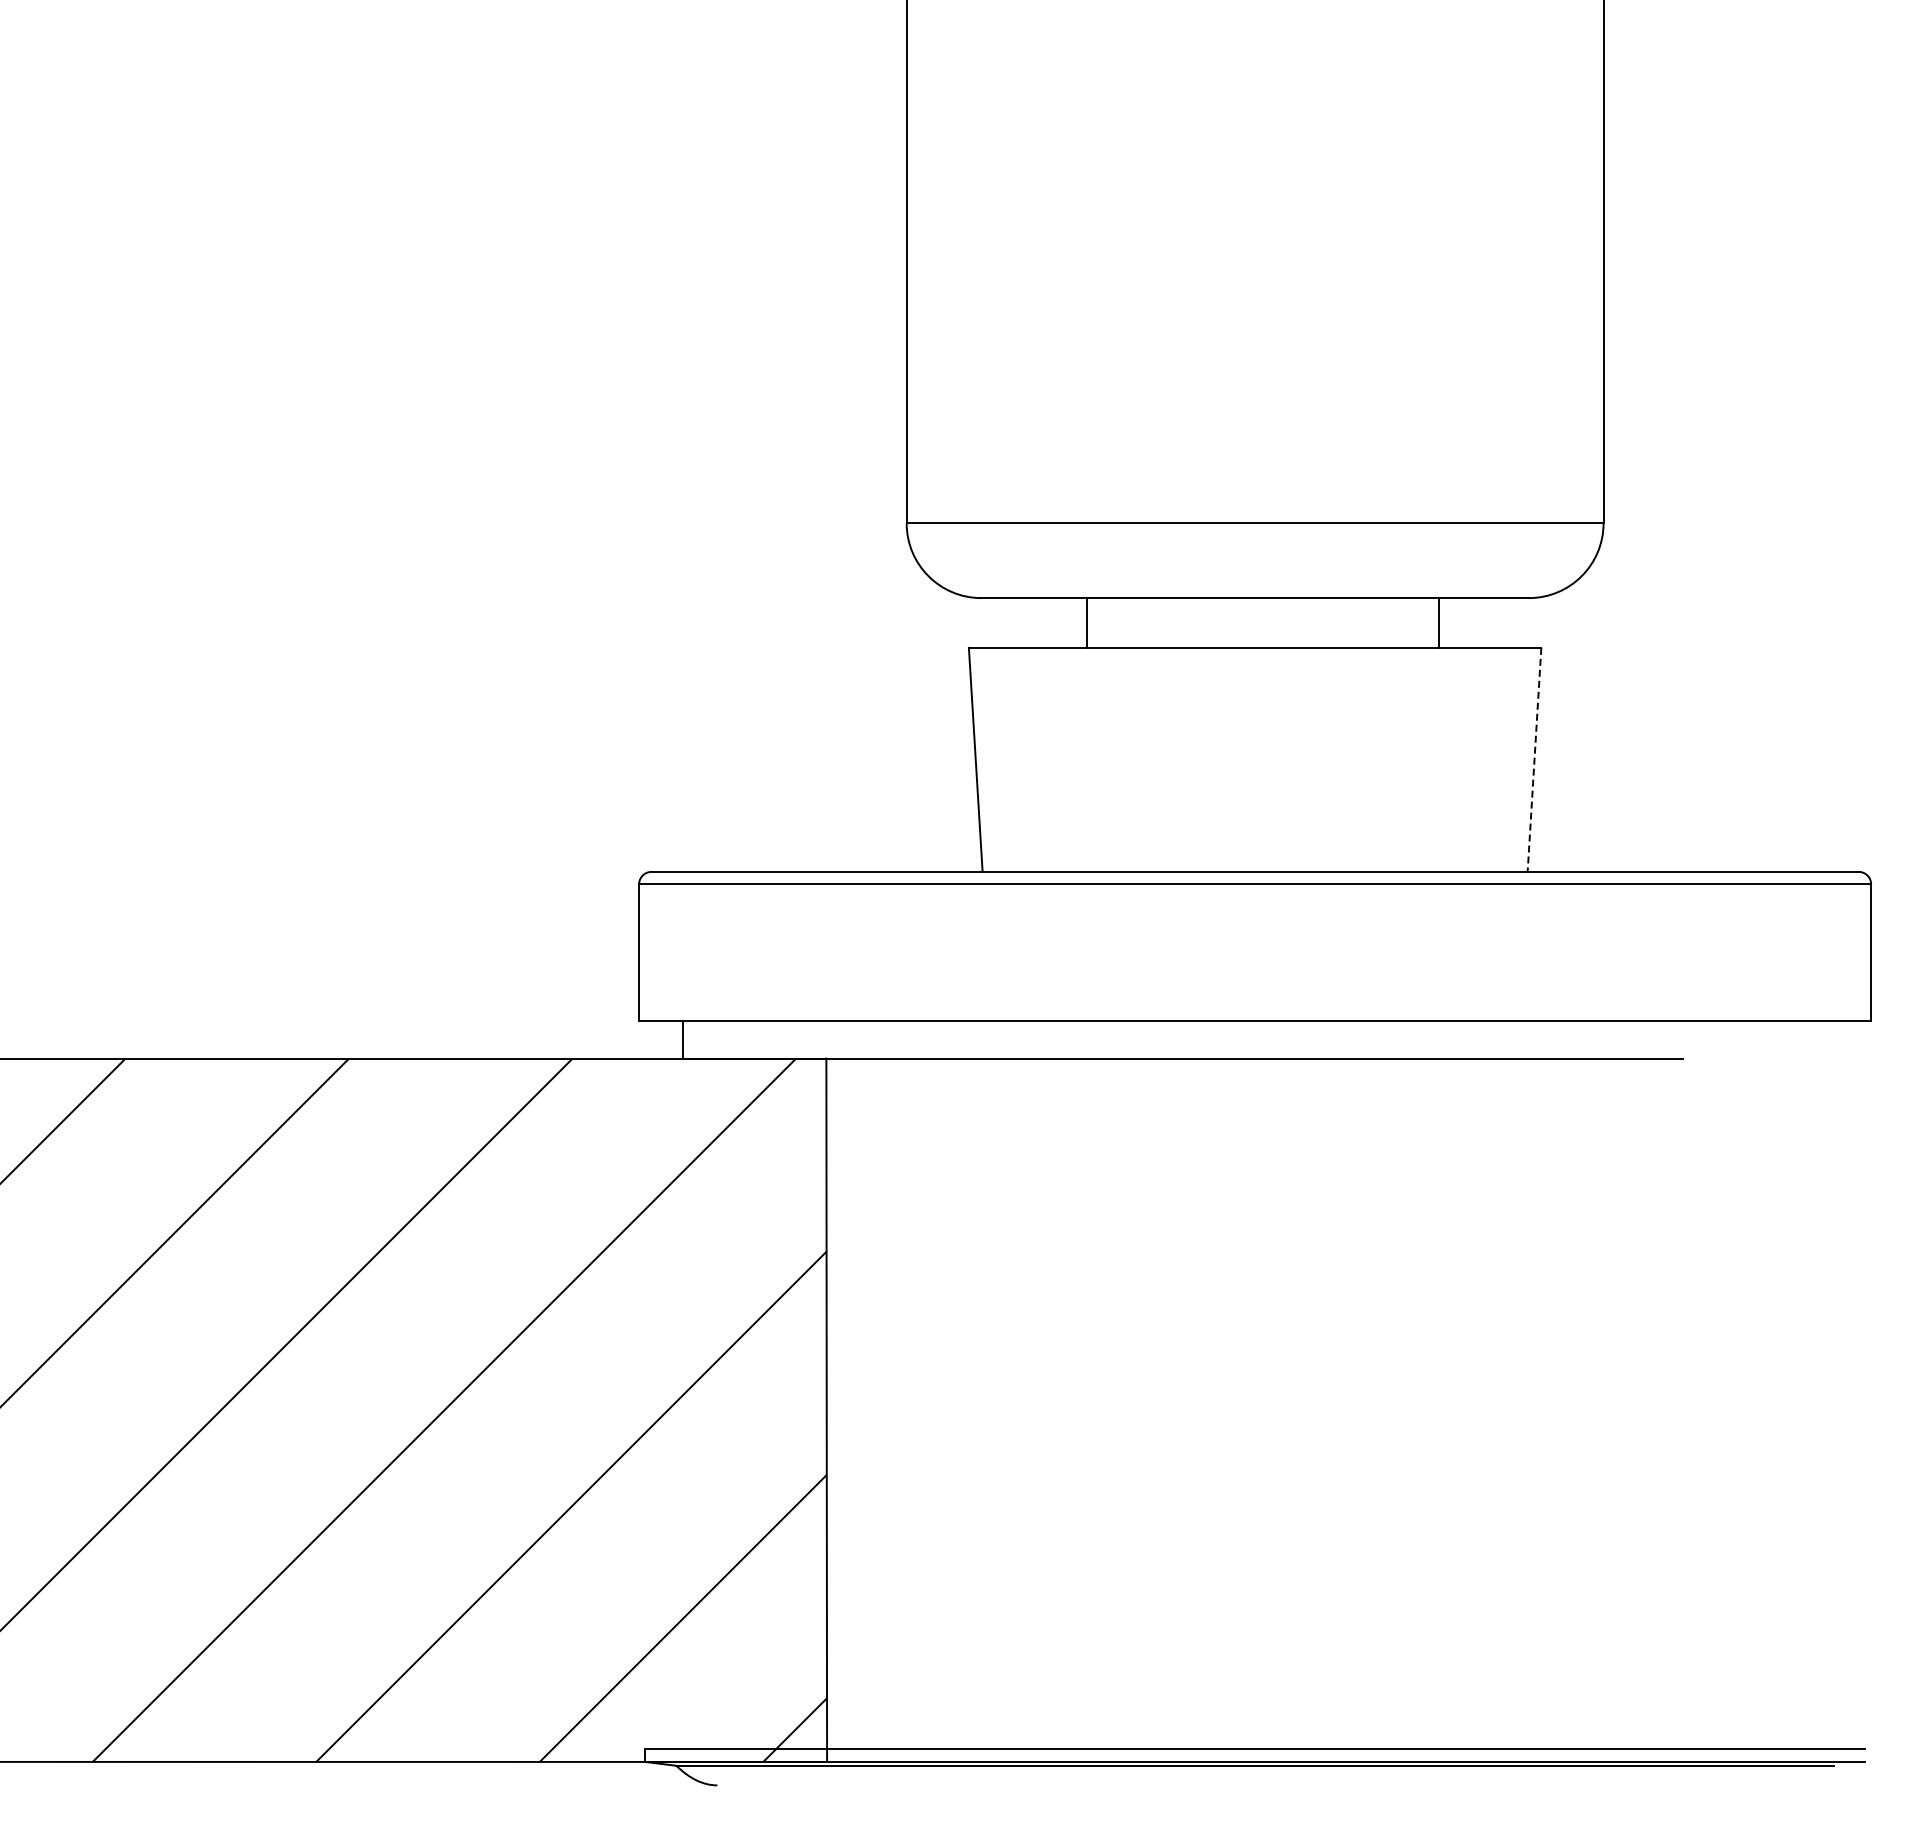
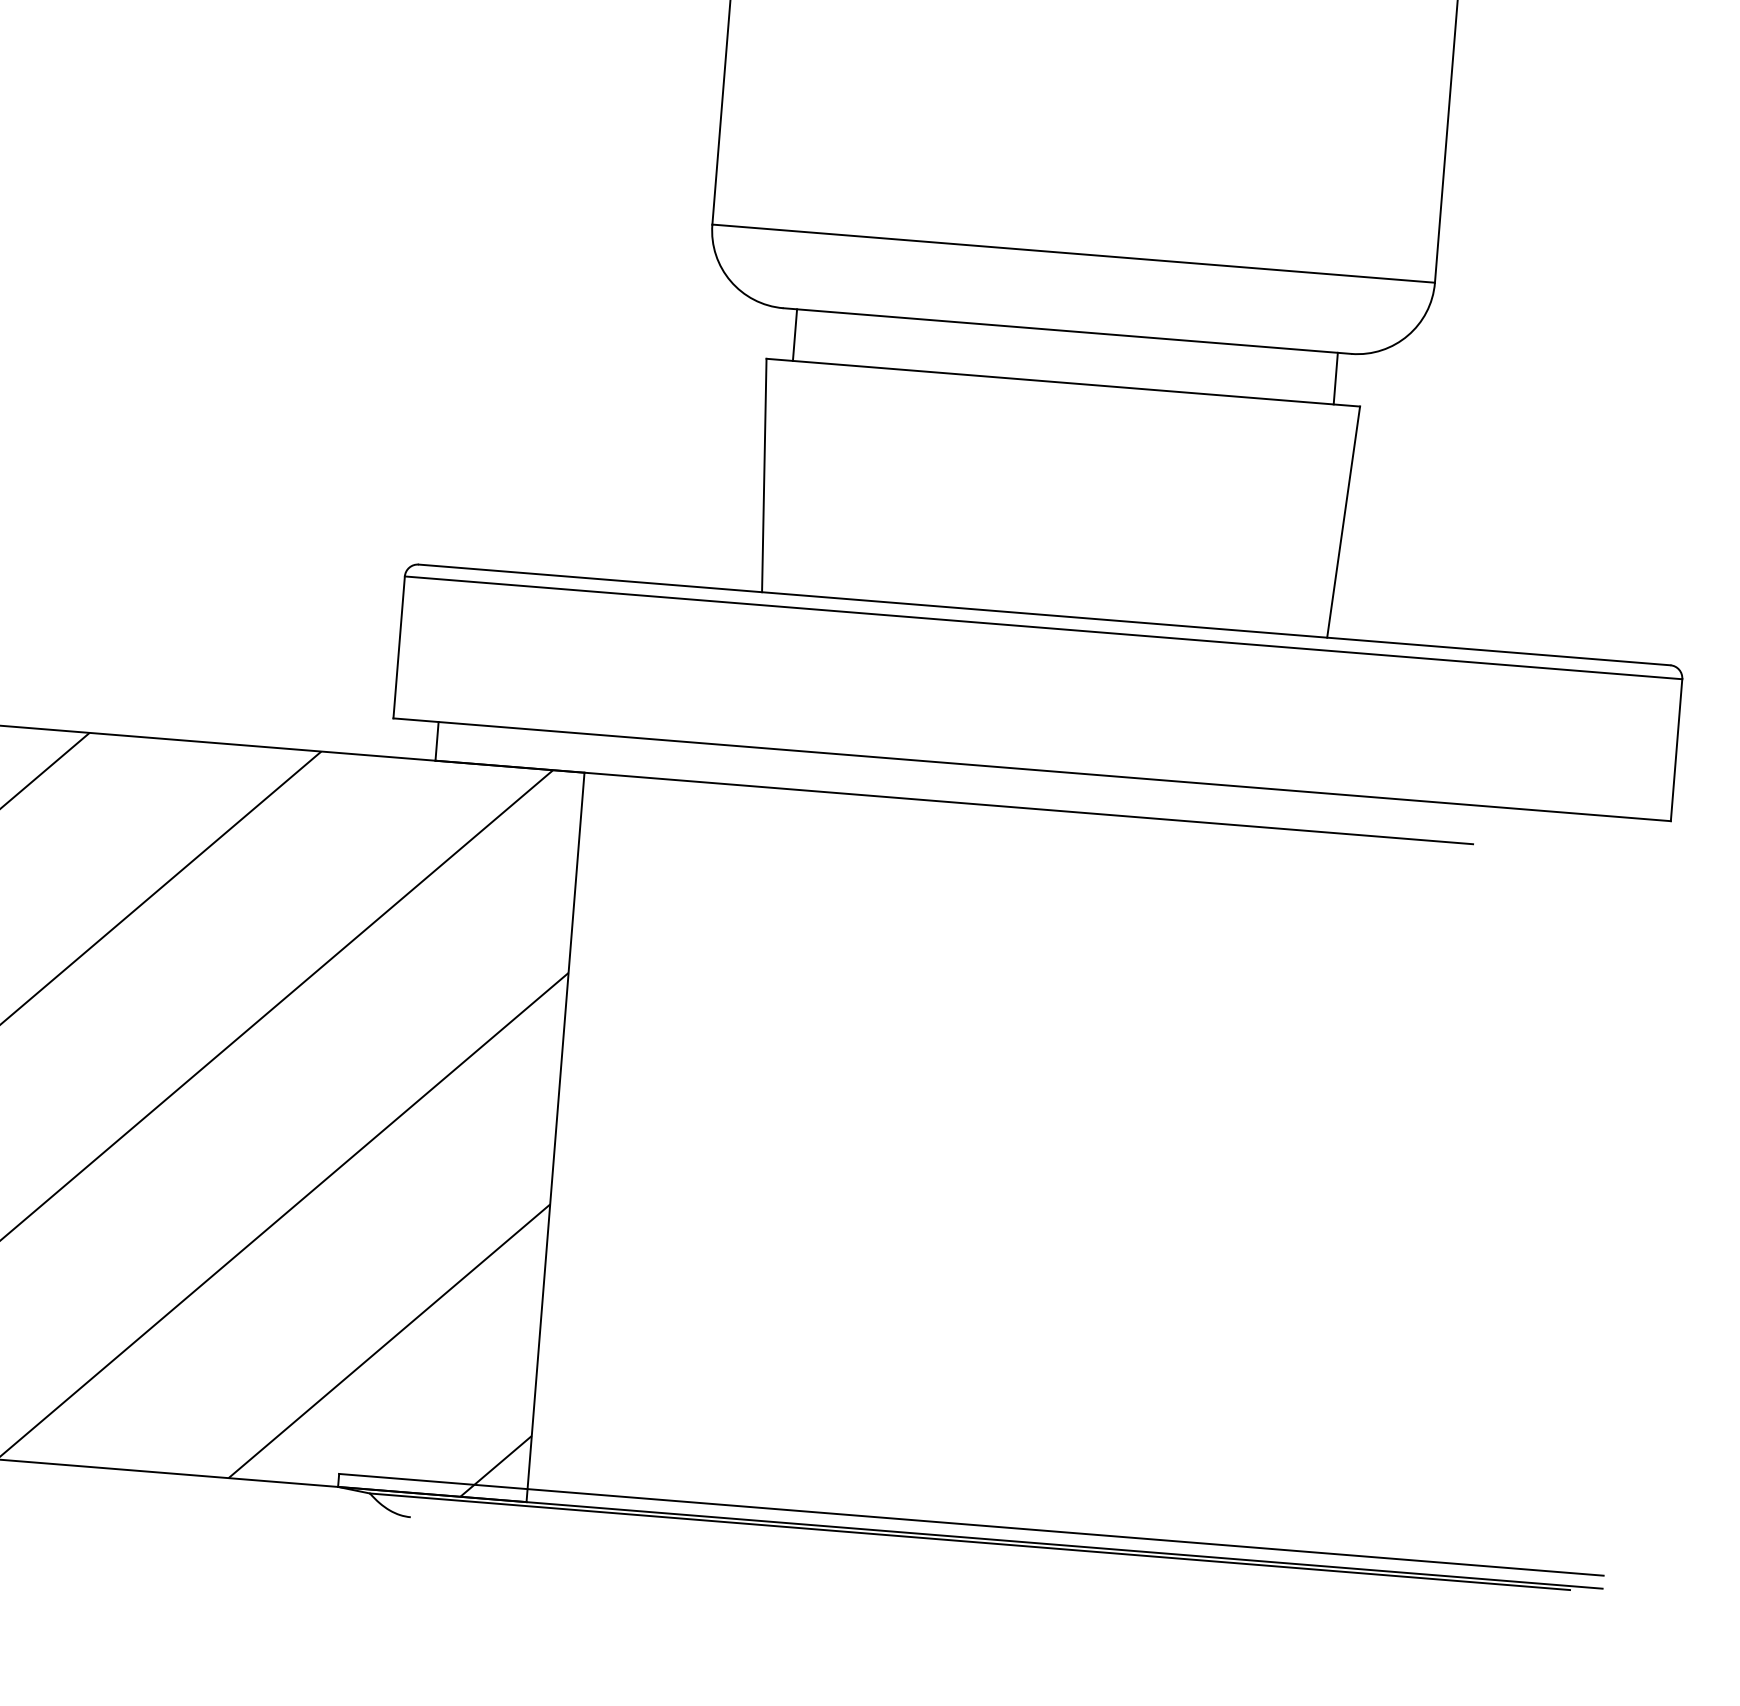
line: (1087, 622) -> (795, 334), moved
line: (1438, 622) -> (1335, 378), moved
line: (1534, 760) -> (1343, 522), dashed -> solid

